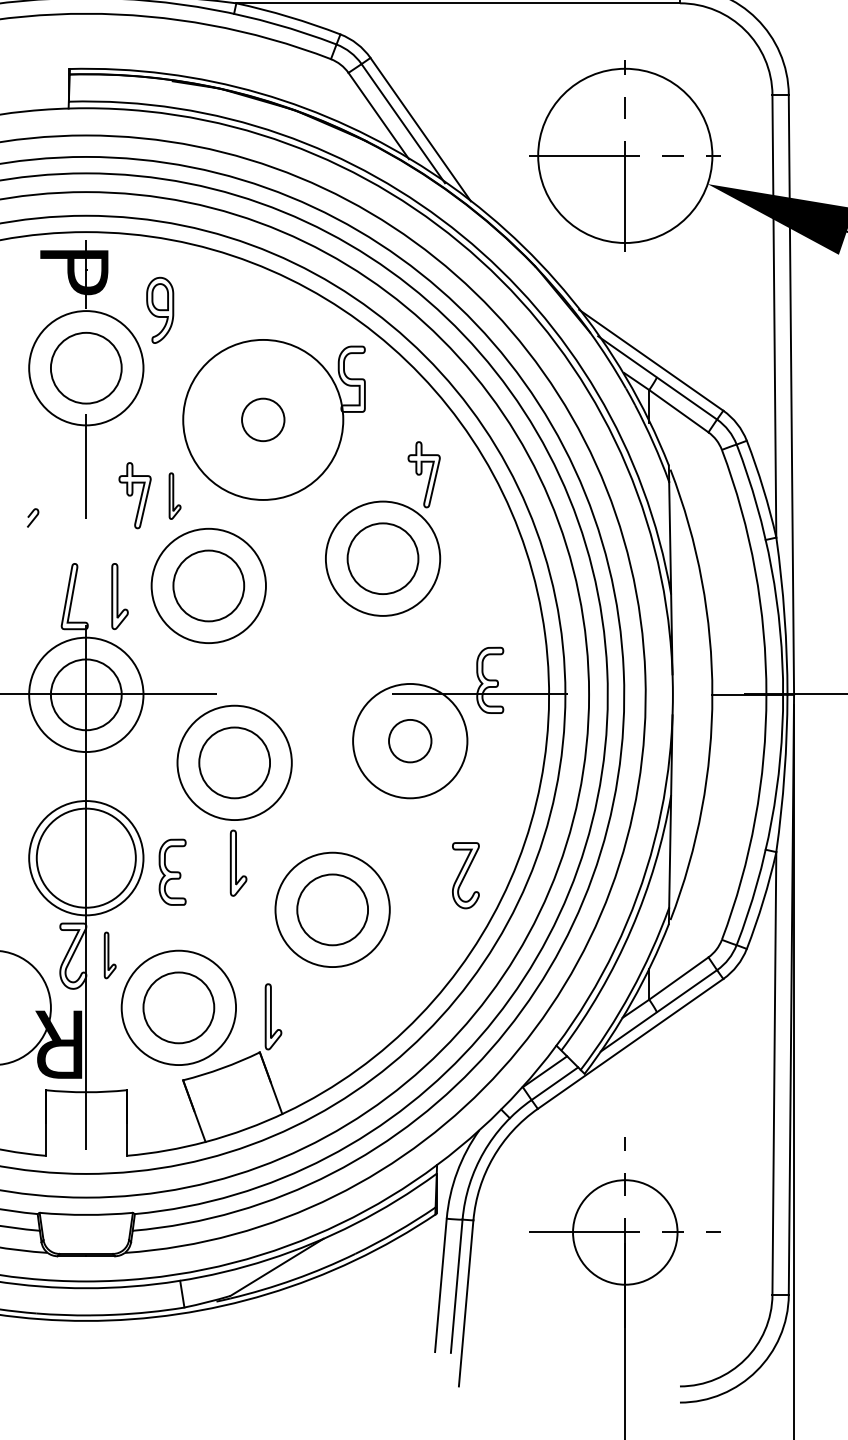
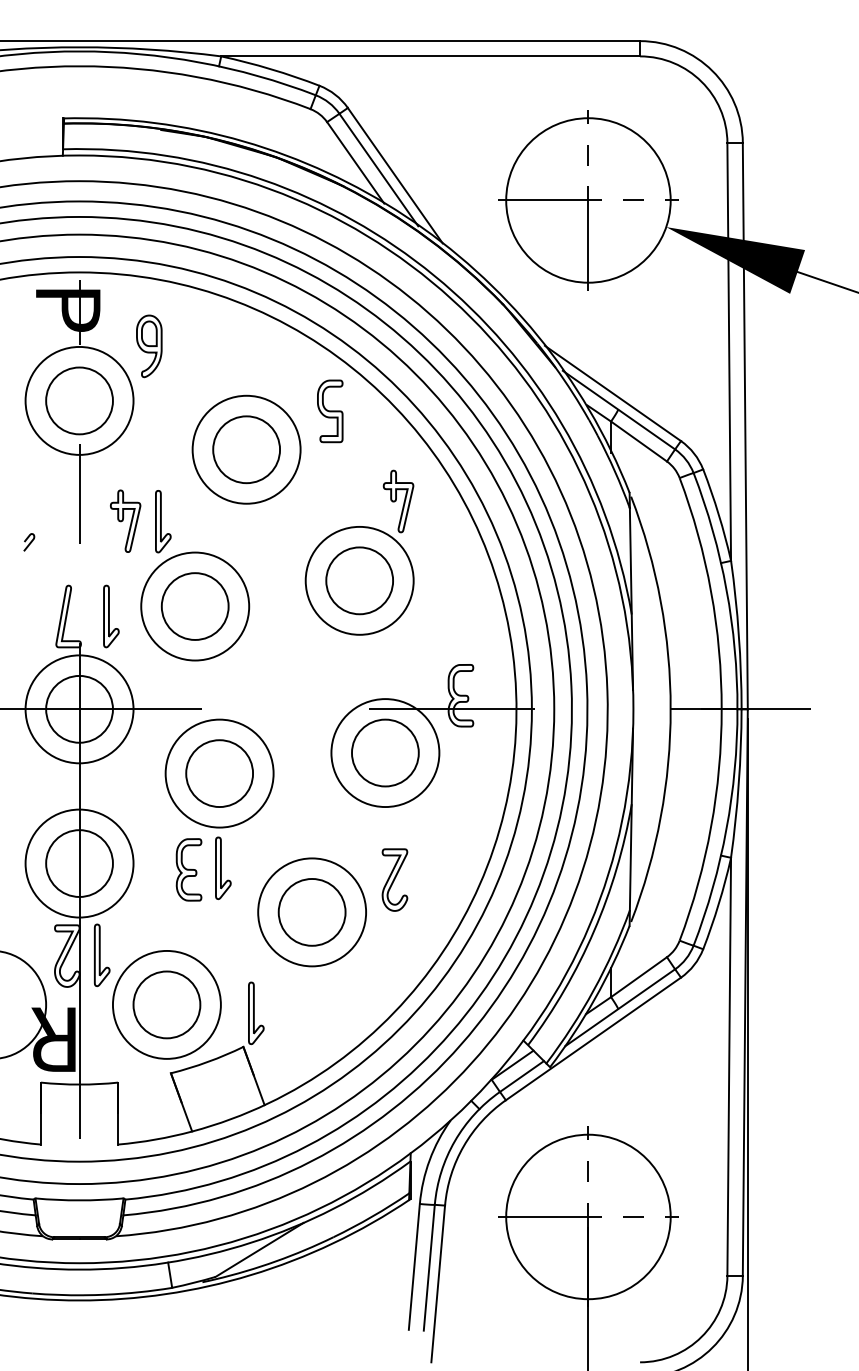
circle: (263, 419) -> (246, 449), size x0.71
circle: (263, 419) -> (246, 449), size x1.67
part: (175, 495) -> (163, 521), size x1.43
circle: (410, 740) -> (385, 752), size x1.67
circle: (86, 858) -> (79, 863), size x0.71
part: (172, 871) -> (188, 869), moved
part: (465, 875) -> (394, 879), moved
part: (109, 955) -> (101, 955), size x1.43
circle: (625, 1231) -> (588, 1216), size x1.67

